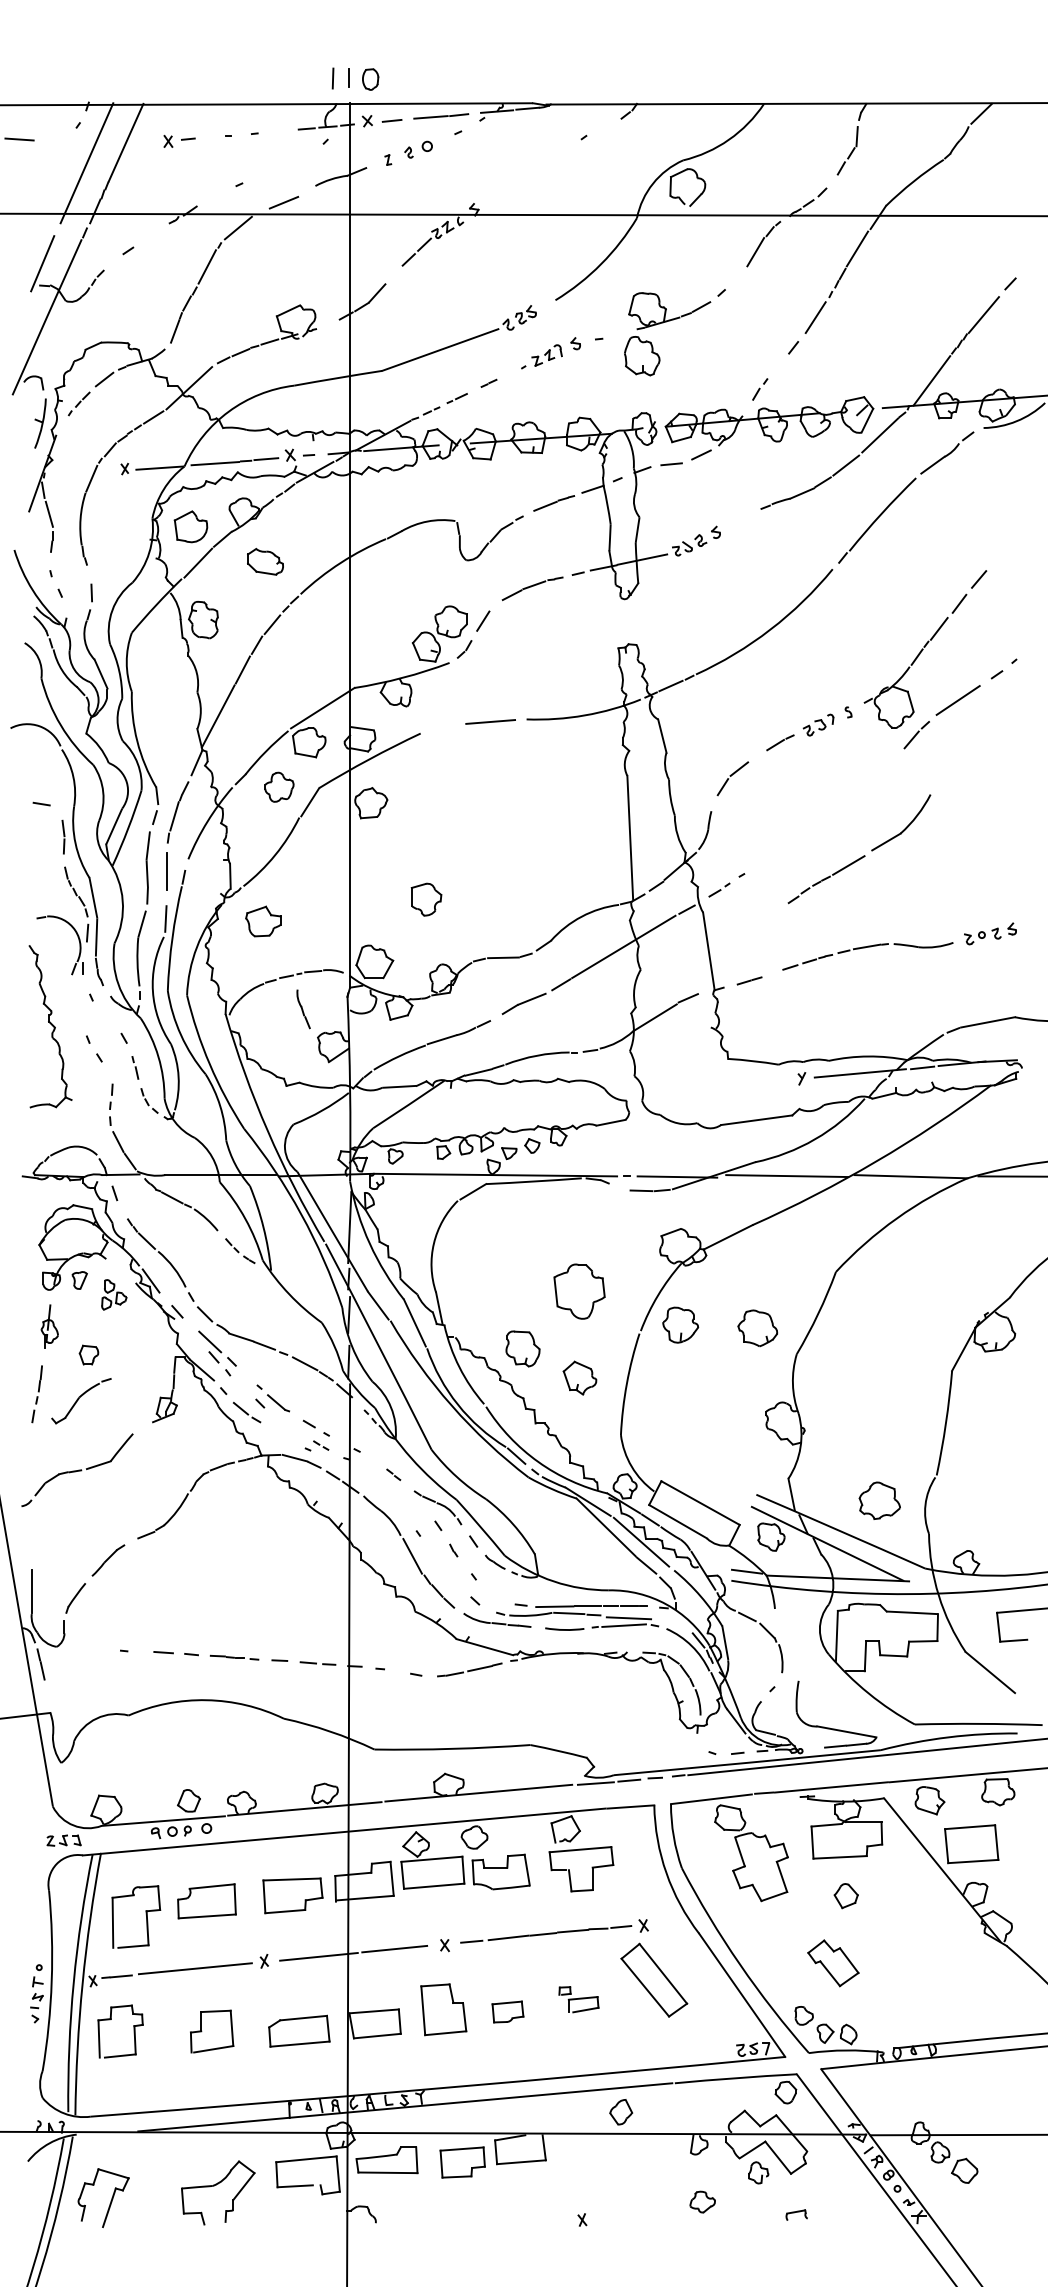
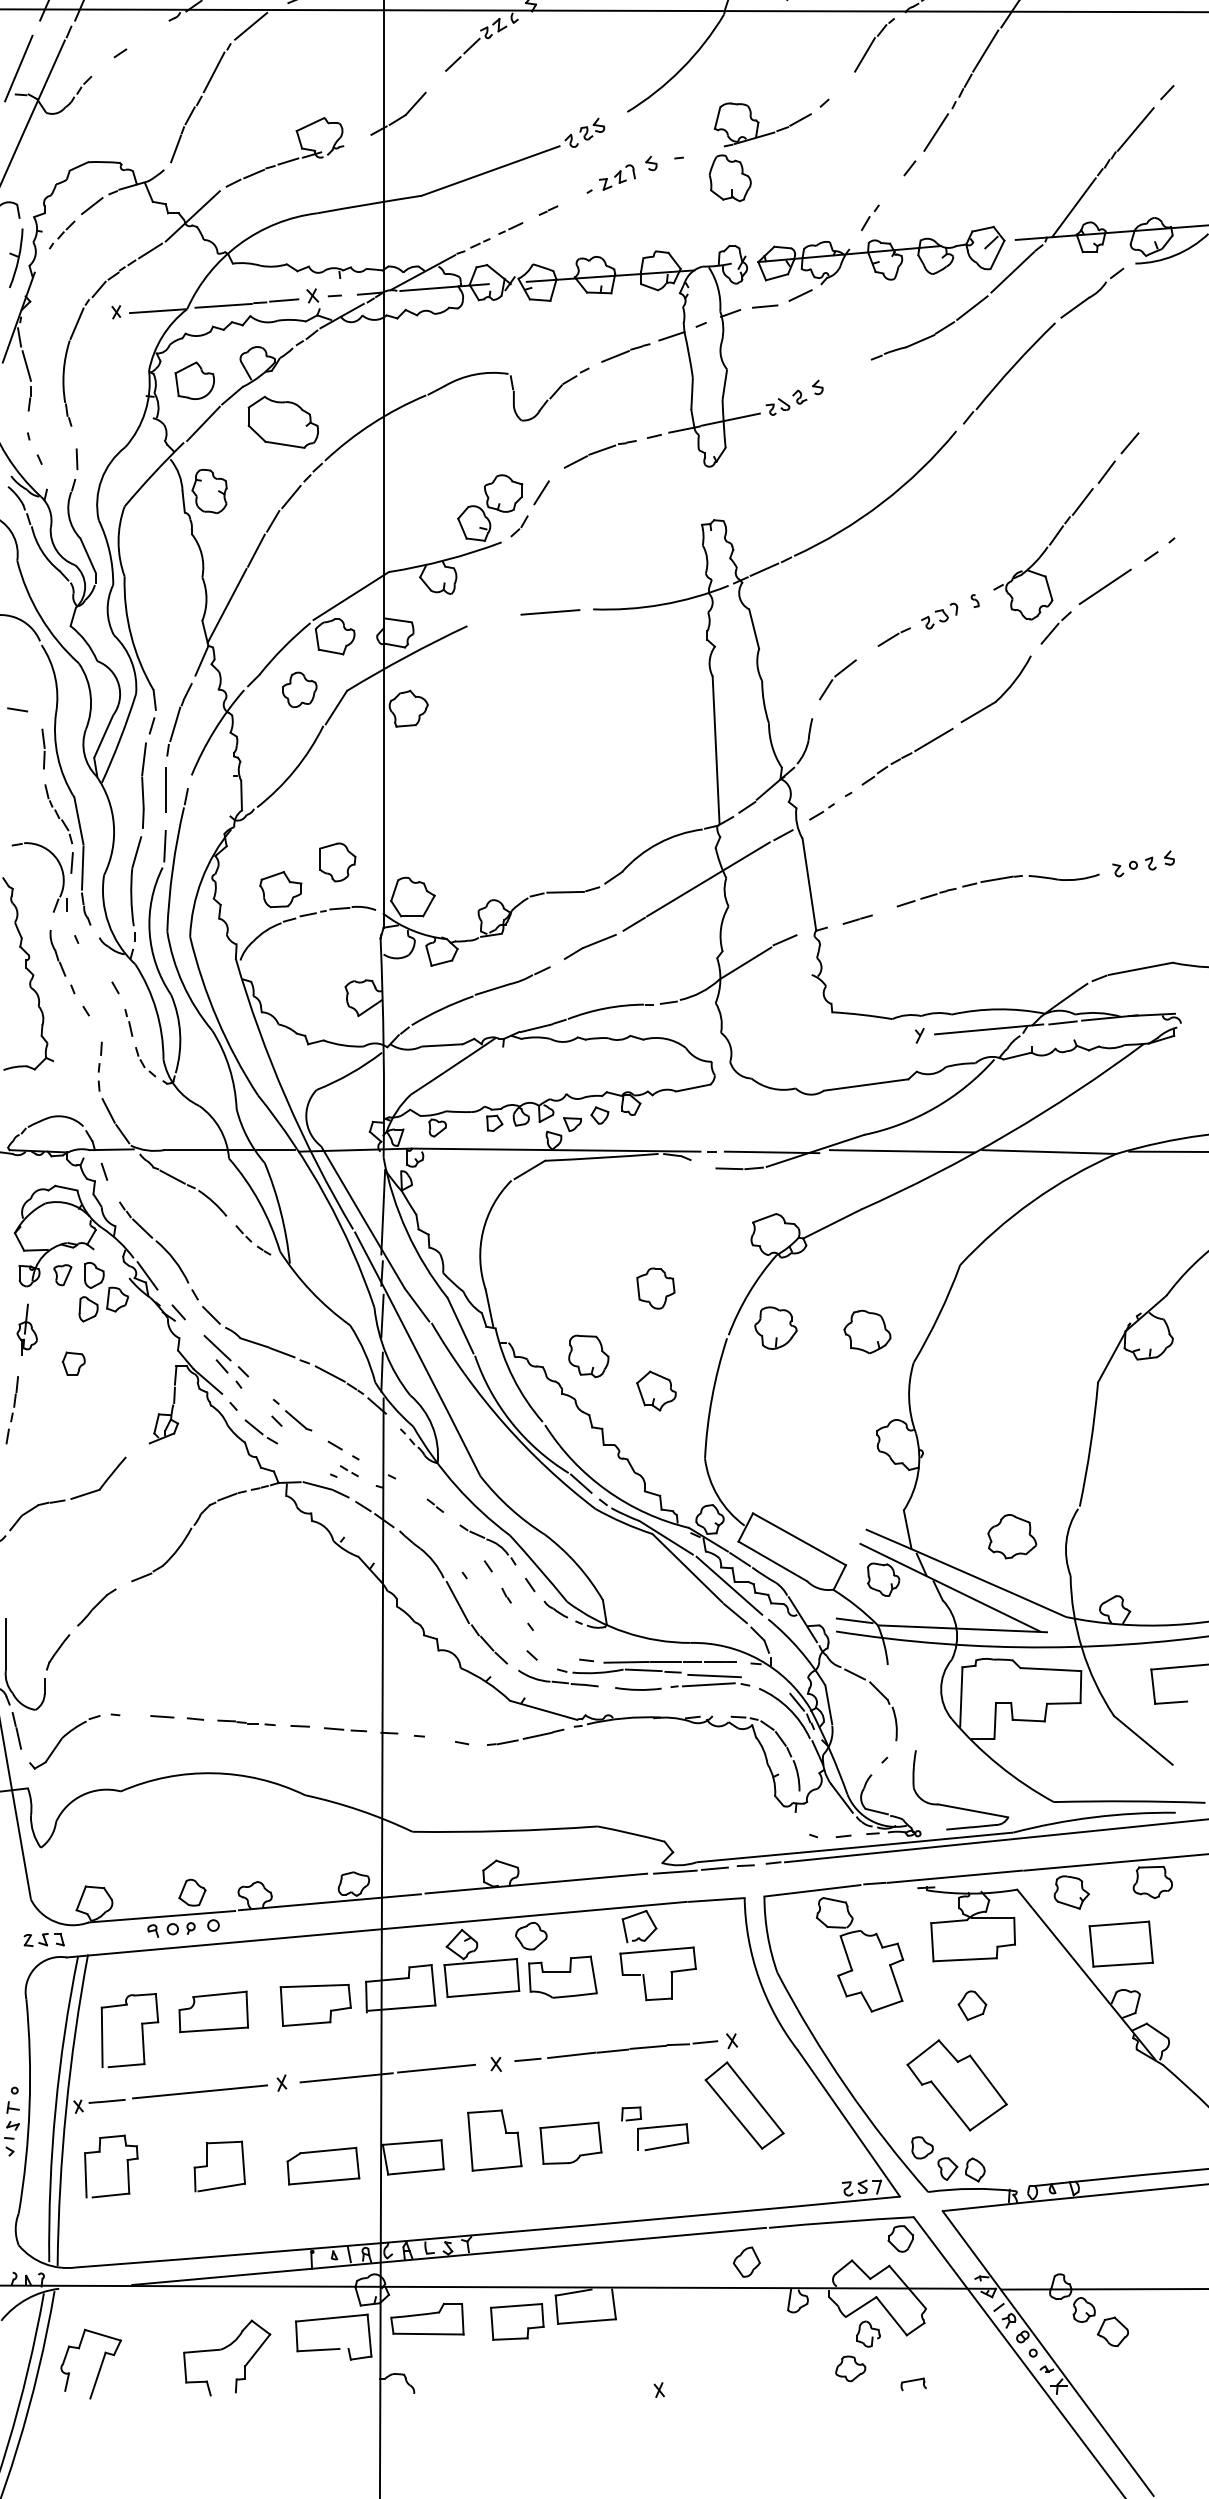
part: (265, 561) -> (283, 421), size x1.67
part: (863, 855) -> (951, 728), moved
part: (426, 899) -> (337, 862), moved
part: (263, 921) -> (280, 889), moved
part: (303, 1009) -> (57, 953), moved
part: (579, 1291) -> (655, 1288), size x0.62
part: (114, 1294) -> (104, 1291), size x1.67
part: (81, 1401) -> (64, 1742), moved
part: (833, 1963) -> (957, 2085), size x1.67
part: (578, 1999) -> (654, 2128), size x1.43
part: (507, 2011) -> (570, 2142), size x1.67
part: (621, 2112) -> (747, 2262), moved
part: (702, 2201) -> (850, 2368), moved

